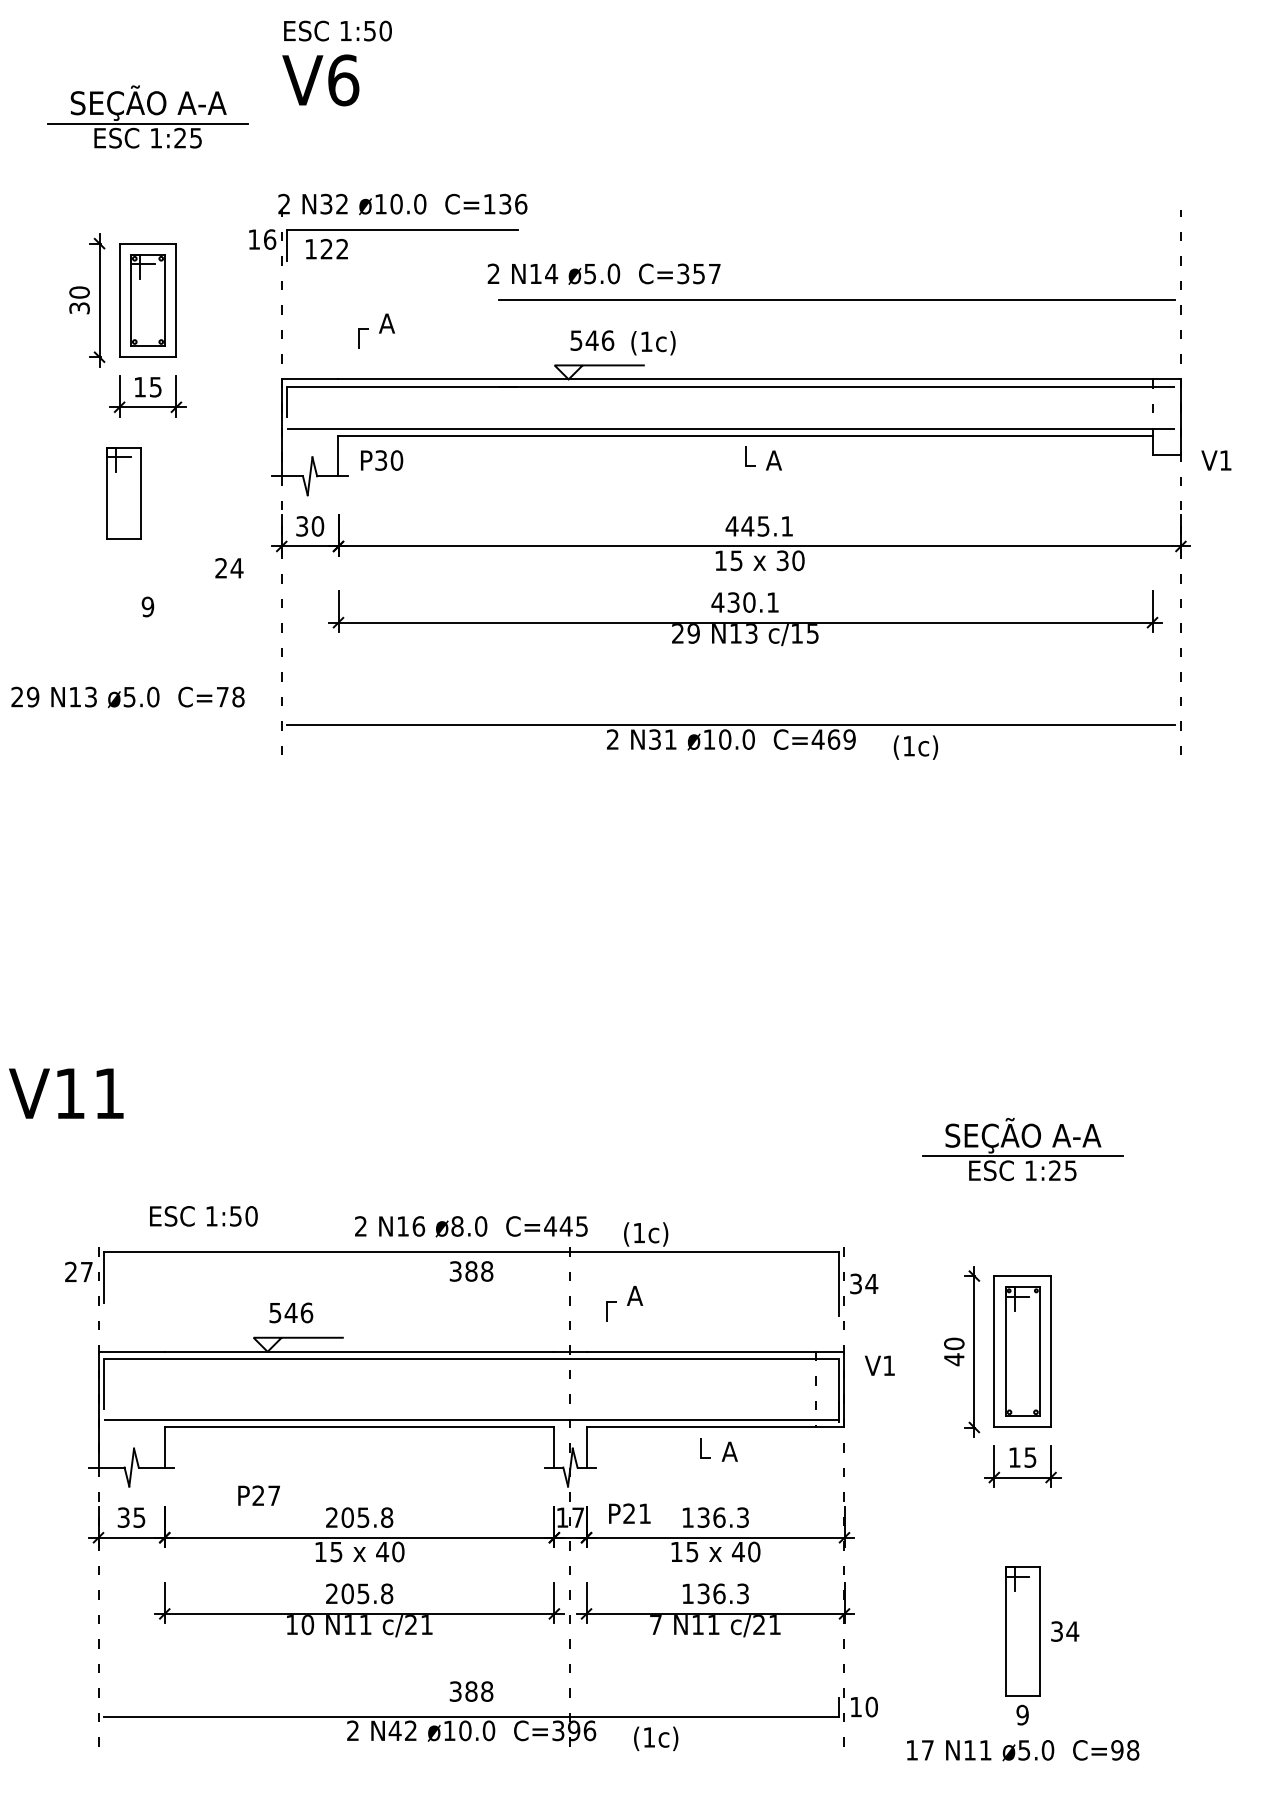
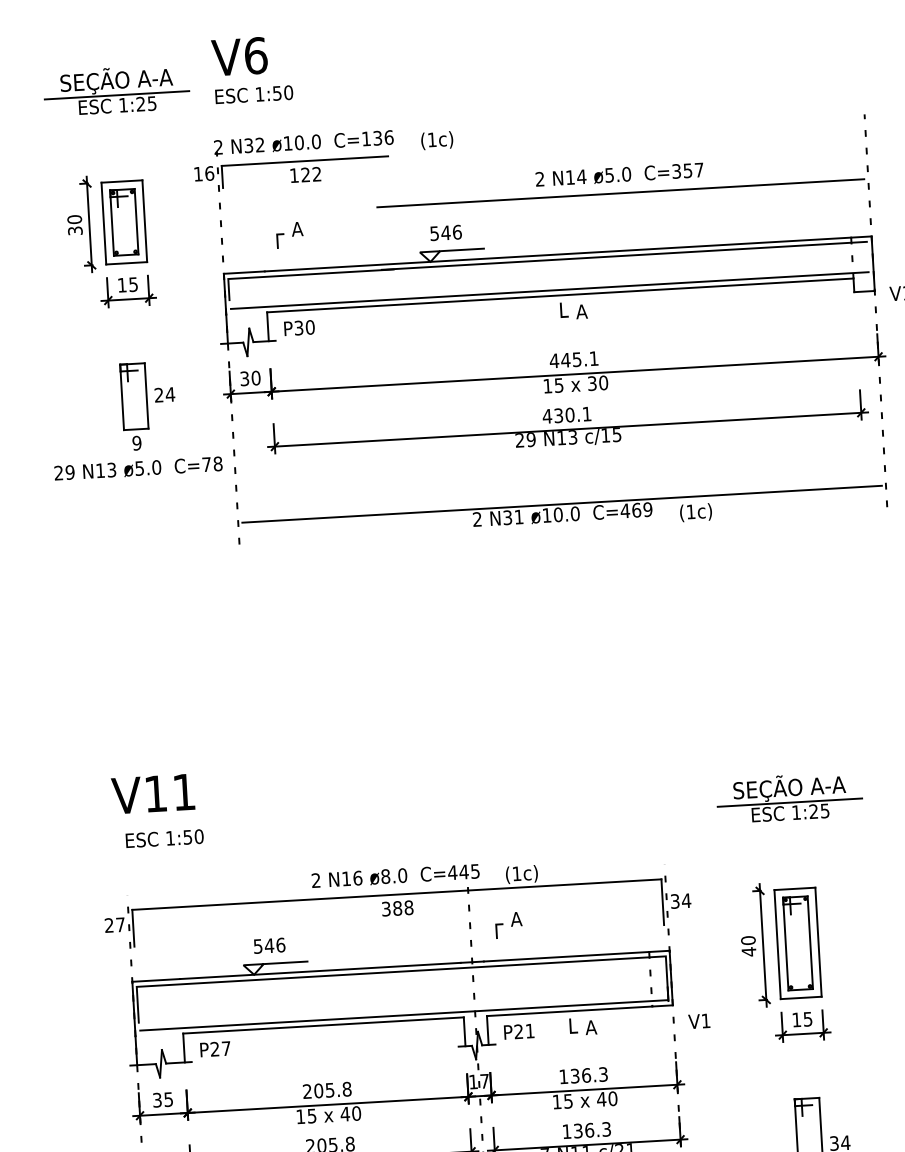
text: (337, 30) -> (253, 94), moved
text: (326, 248) -> (305, 174), moved
text: (603, 273) -> (619, 174), moved
text: (653, 343) -> (437, 140), moved
part: (123, 493) -> (134, 396), moved
text: (229, 568) -> (164, 395), moved
text: (127, 697) -> (138, 468), moved
text: (66, 1093) -> (153, 793), moved
text: (203, 1216) -> (164, 838), moved
text: (879, 1365) -> (699, 1021), moved
text: (258, 1495) -> (214, 1049), moved
text: (629, 1513) -> (518, 1031), moved

